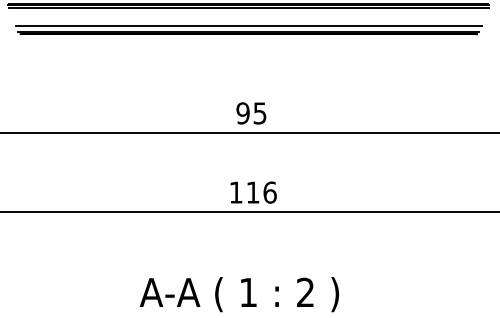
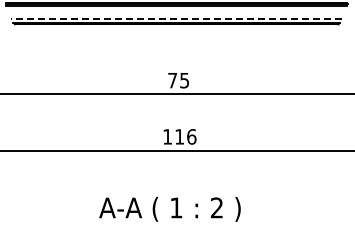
line: (248, 26) -> (176, 18), solid -> dashed
text: (242, 113) -> (172, 80), 95 -> 75

